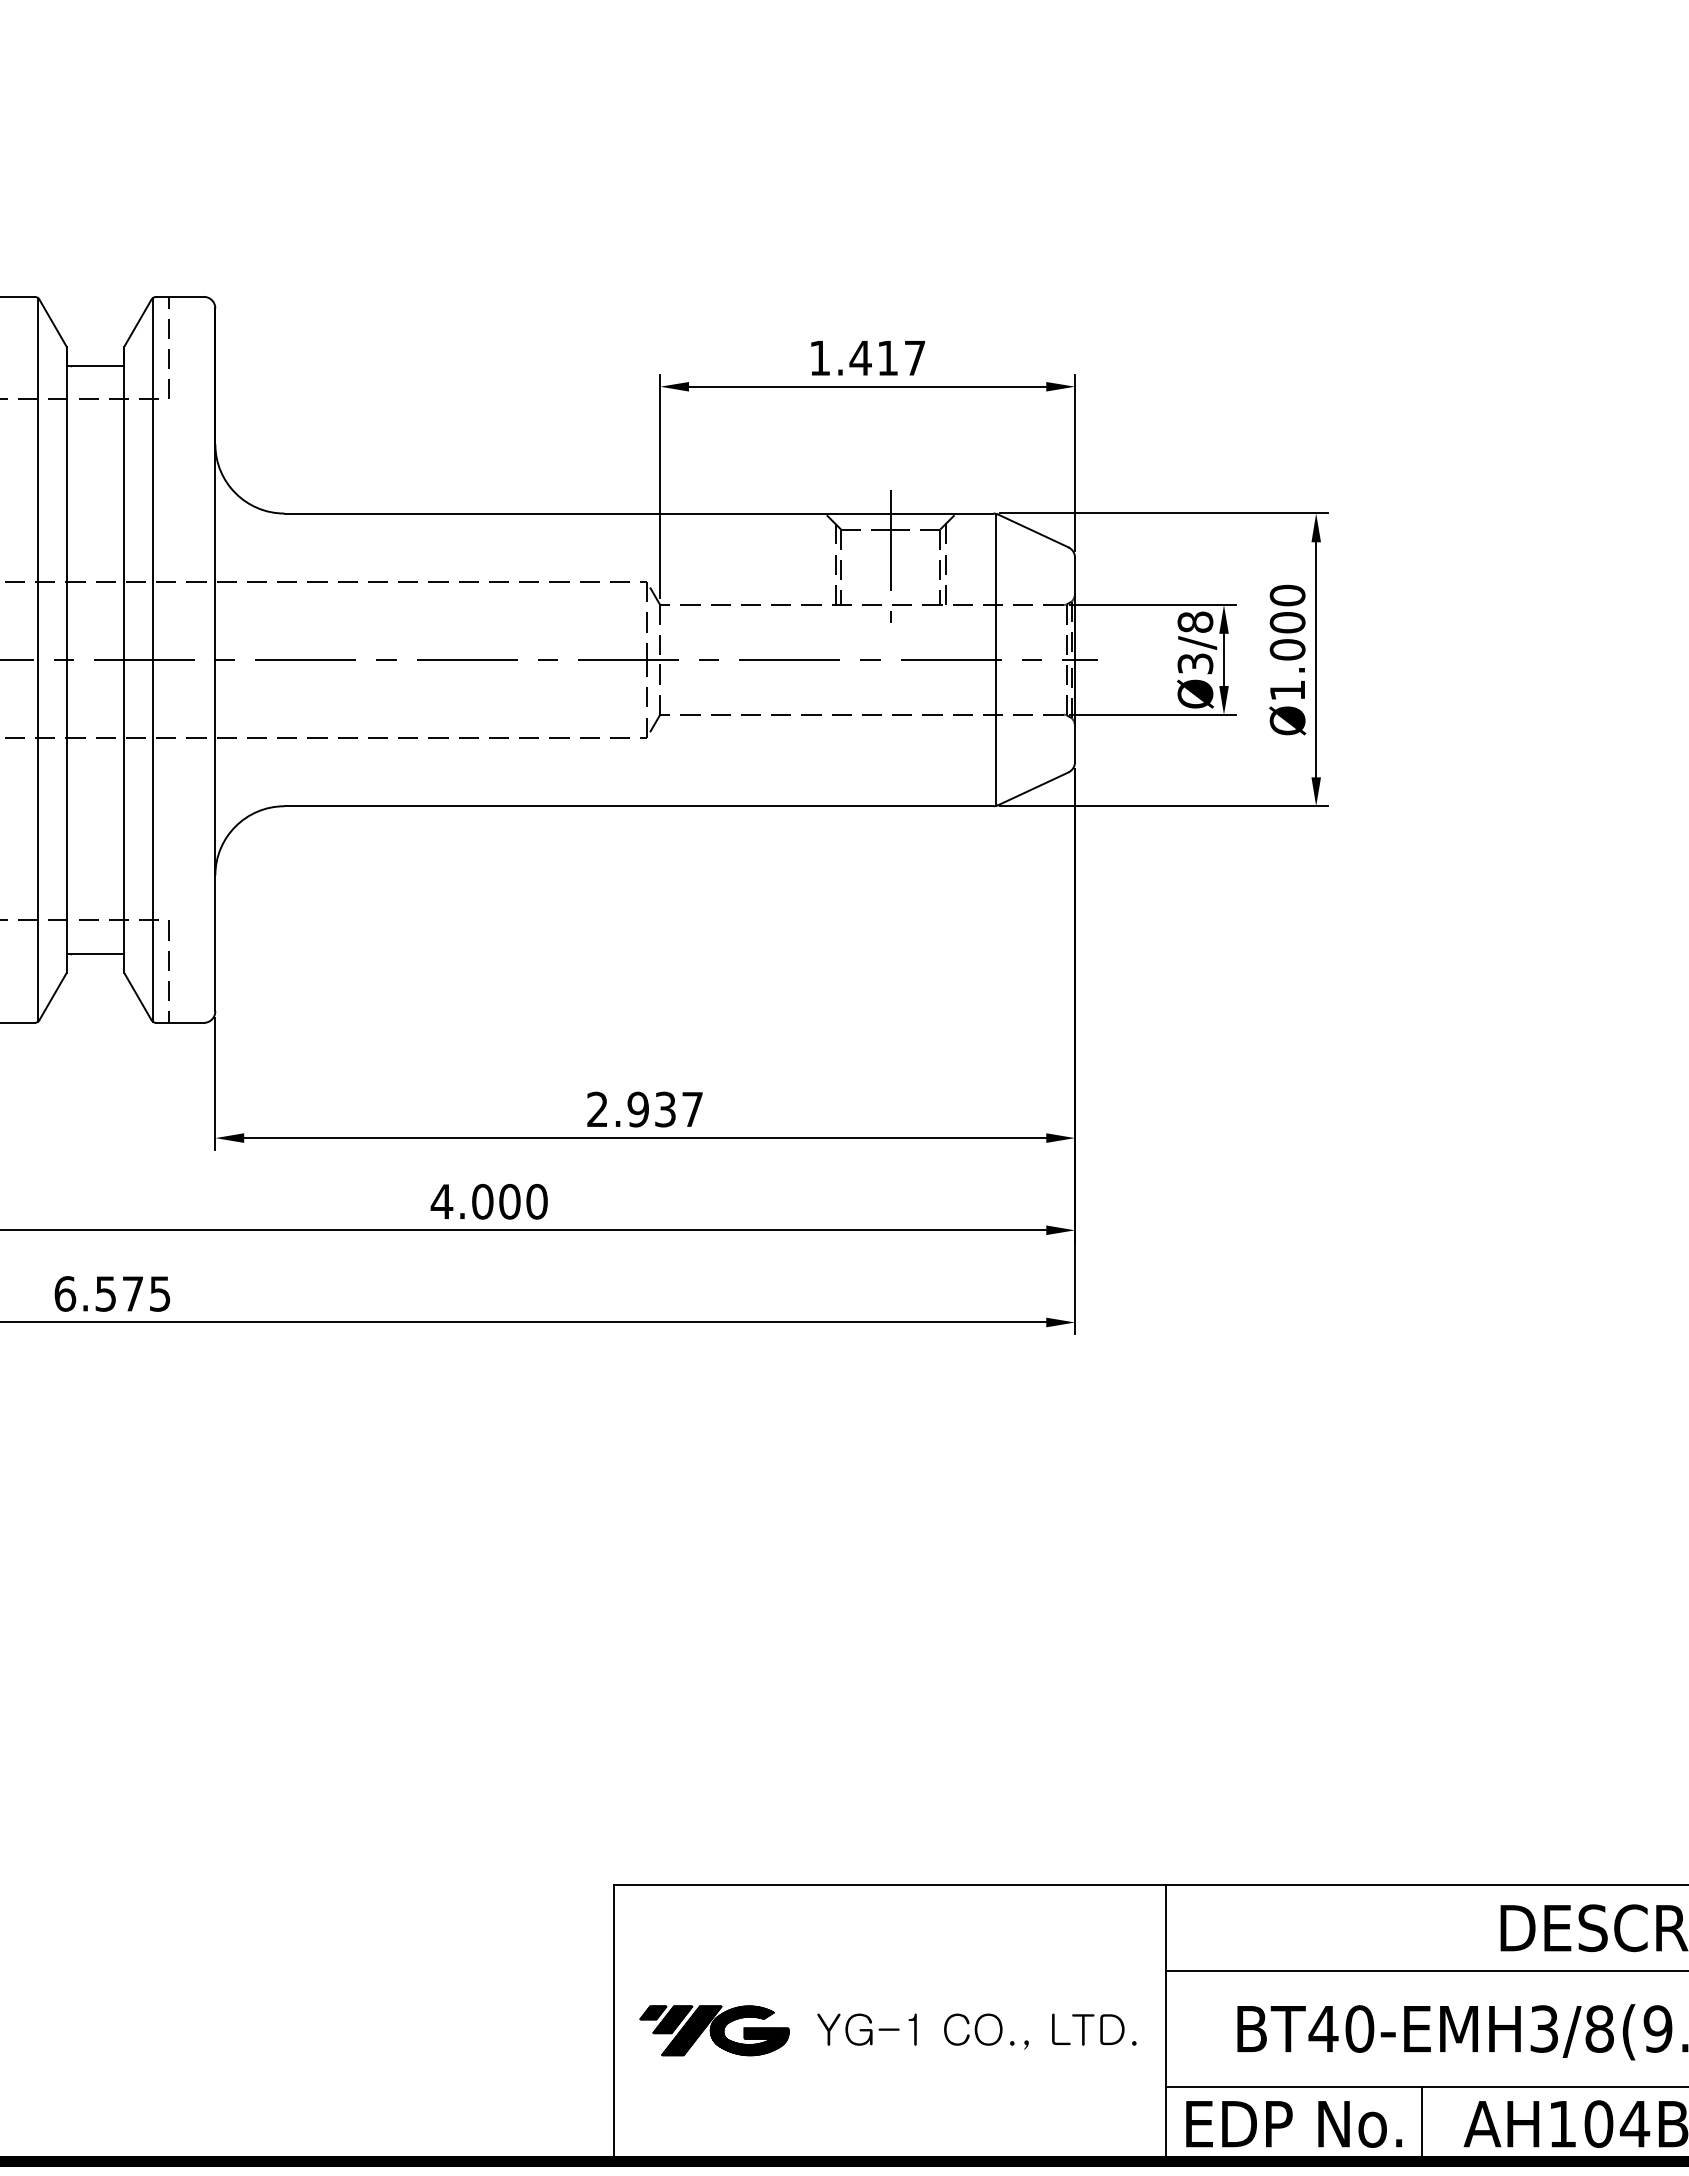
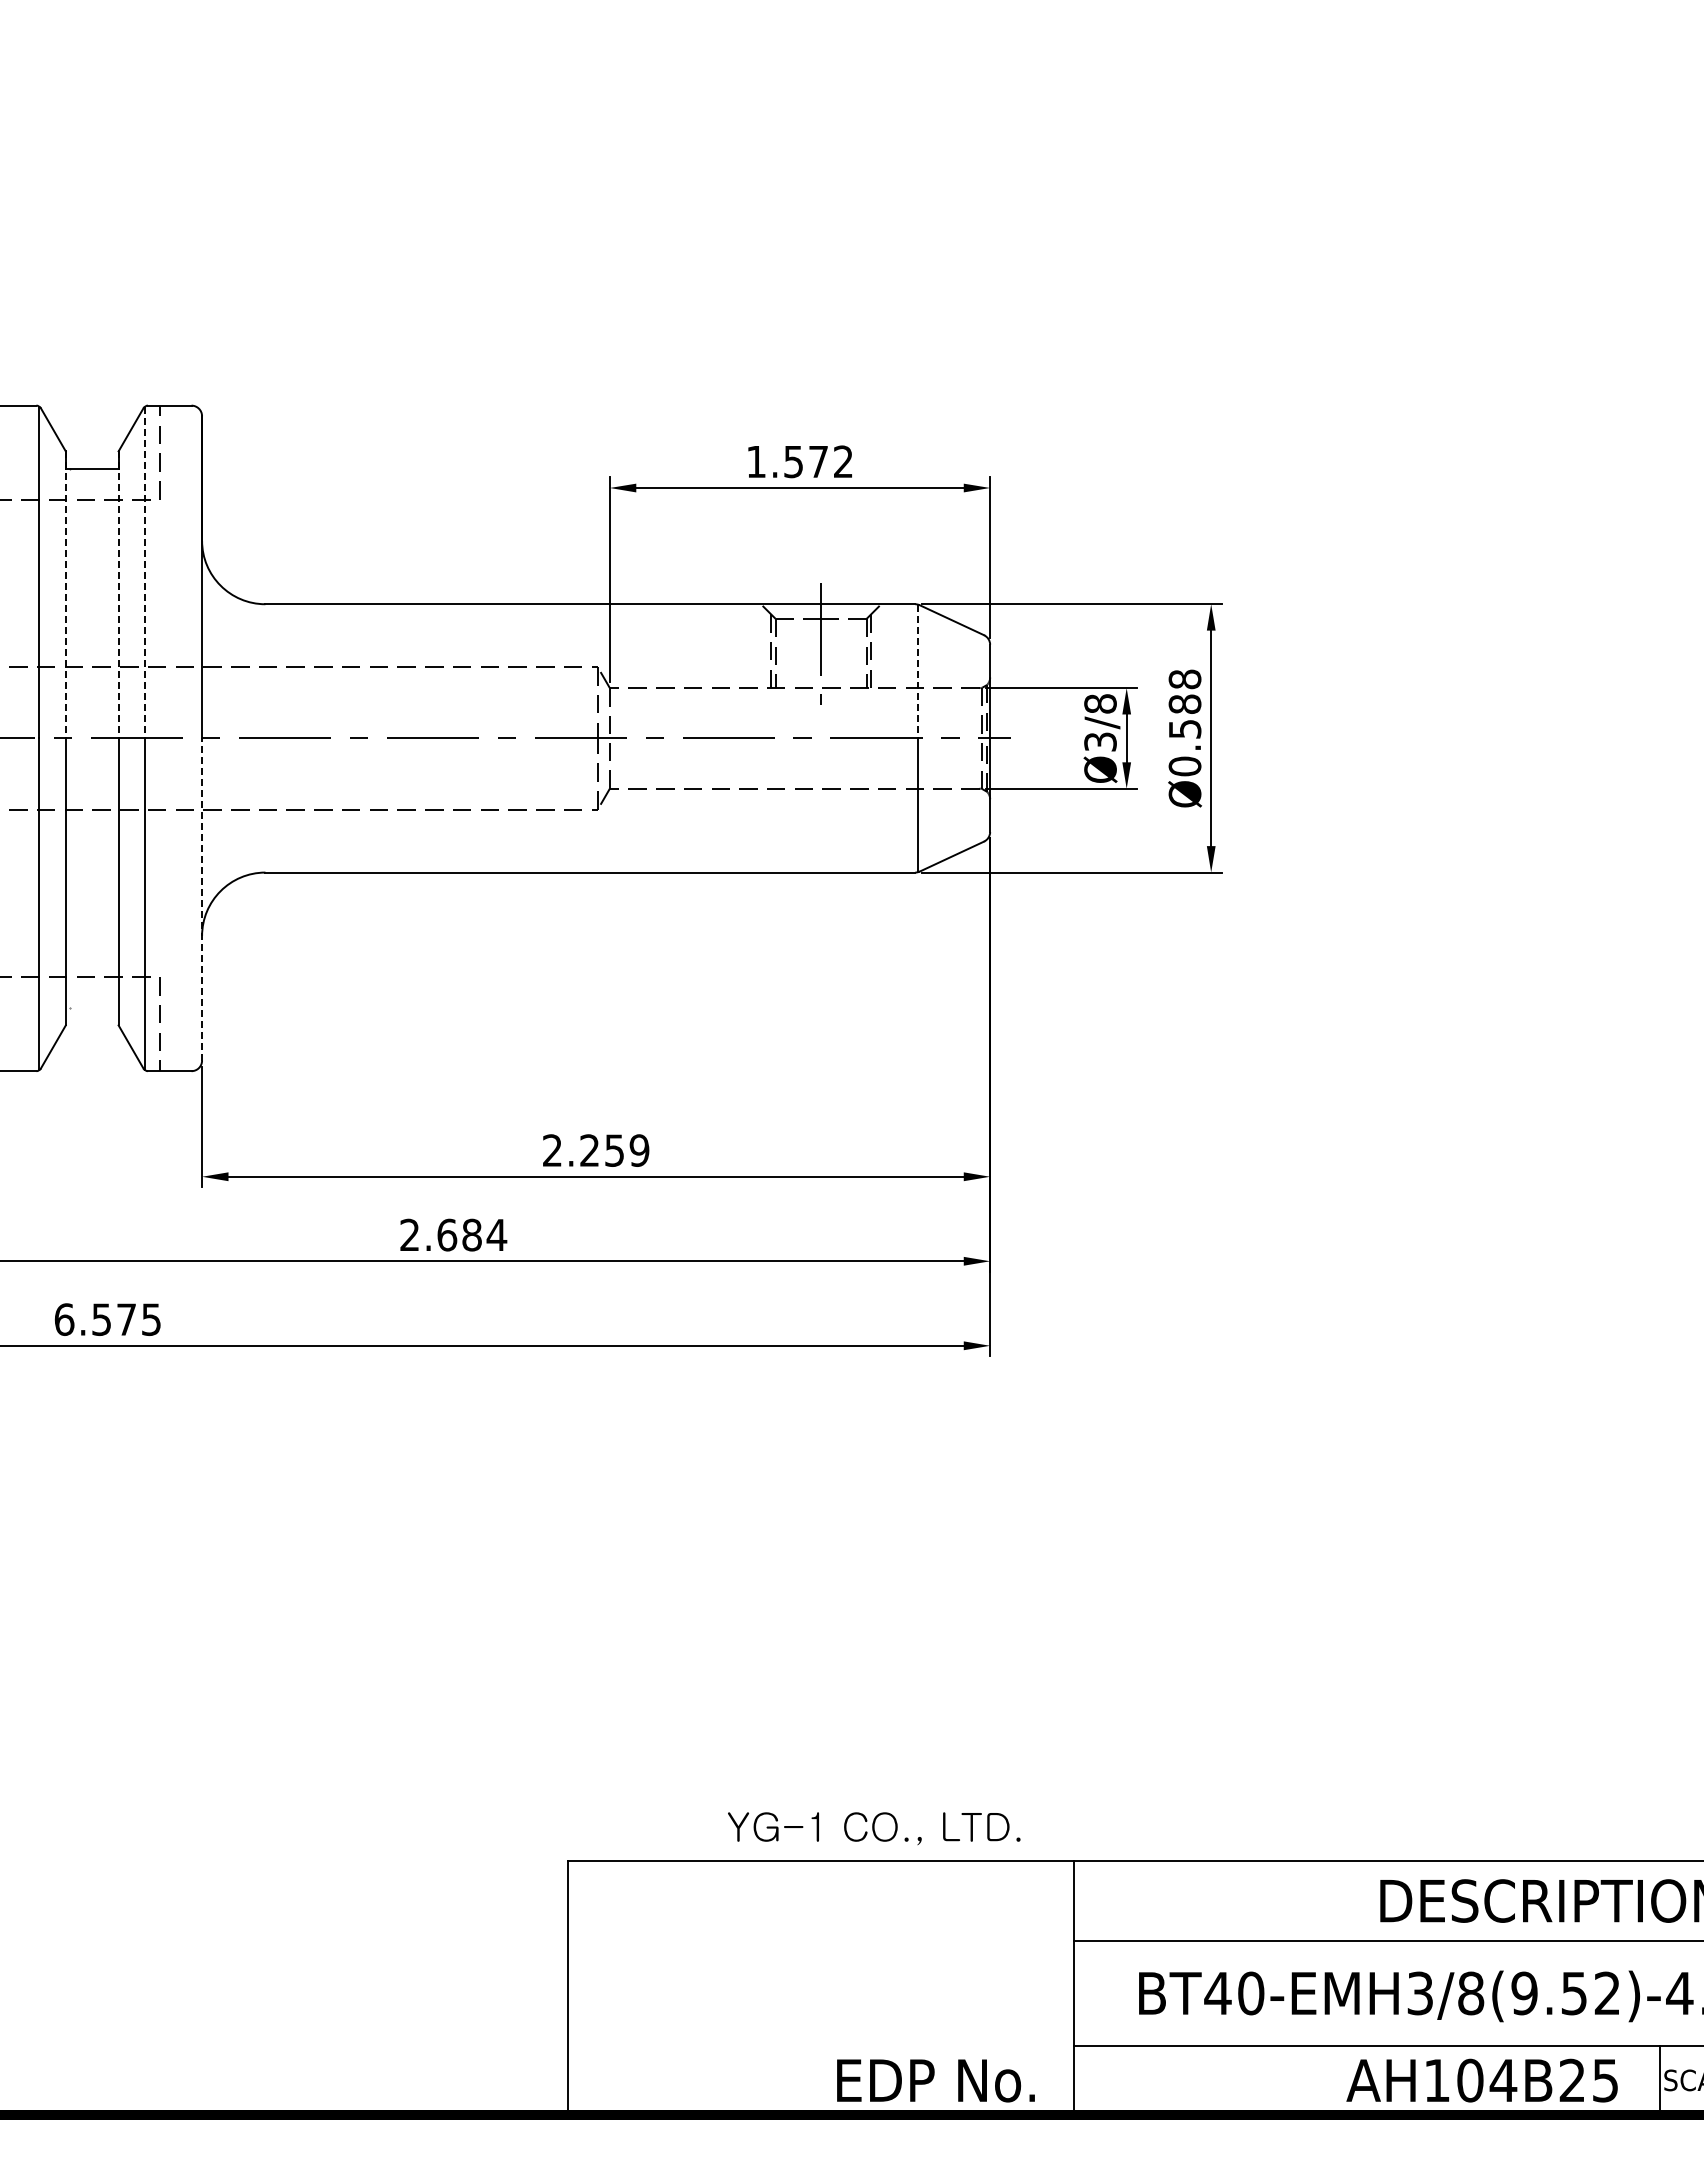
text: (886, 357) -> (817, 461), 1.417 -> 1.572
line: (153, 478) -> (145, 572), solid -> dashed
line: (66, 502) -> (65, 594), solid -> dashed
line: (124, 502) -> (118, 594), solid -> dashed
line: (995, 586) -> (917, 671), solid -> dashed
text: (1287, 642) -> (1184, 722), Ø1.000 -> Ø0.588
line: (215, 835) -> (202, 899), solid -> dashed
line: (94, 953) -> (91, 1007), removed
text: (665, 1109) -> (614, 1150), 2.937 -> 2.259
text: (489, 1201) -> (453, 1234), 4.000 -> 2.684
part: (714, 2030) -> (659, 1994), removed
text: (977, 2031) -> (874, 1828), moved
text: (1293, 2123) -> (935, 2080), moved
line: (1422, 2123) -> (1308, 2080), removed

